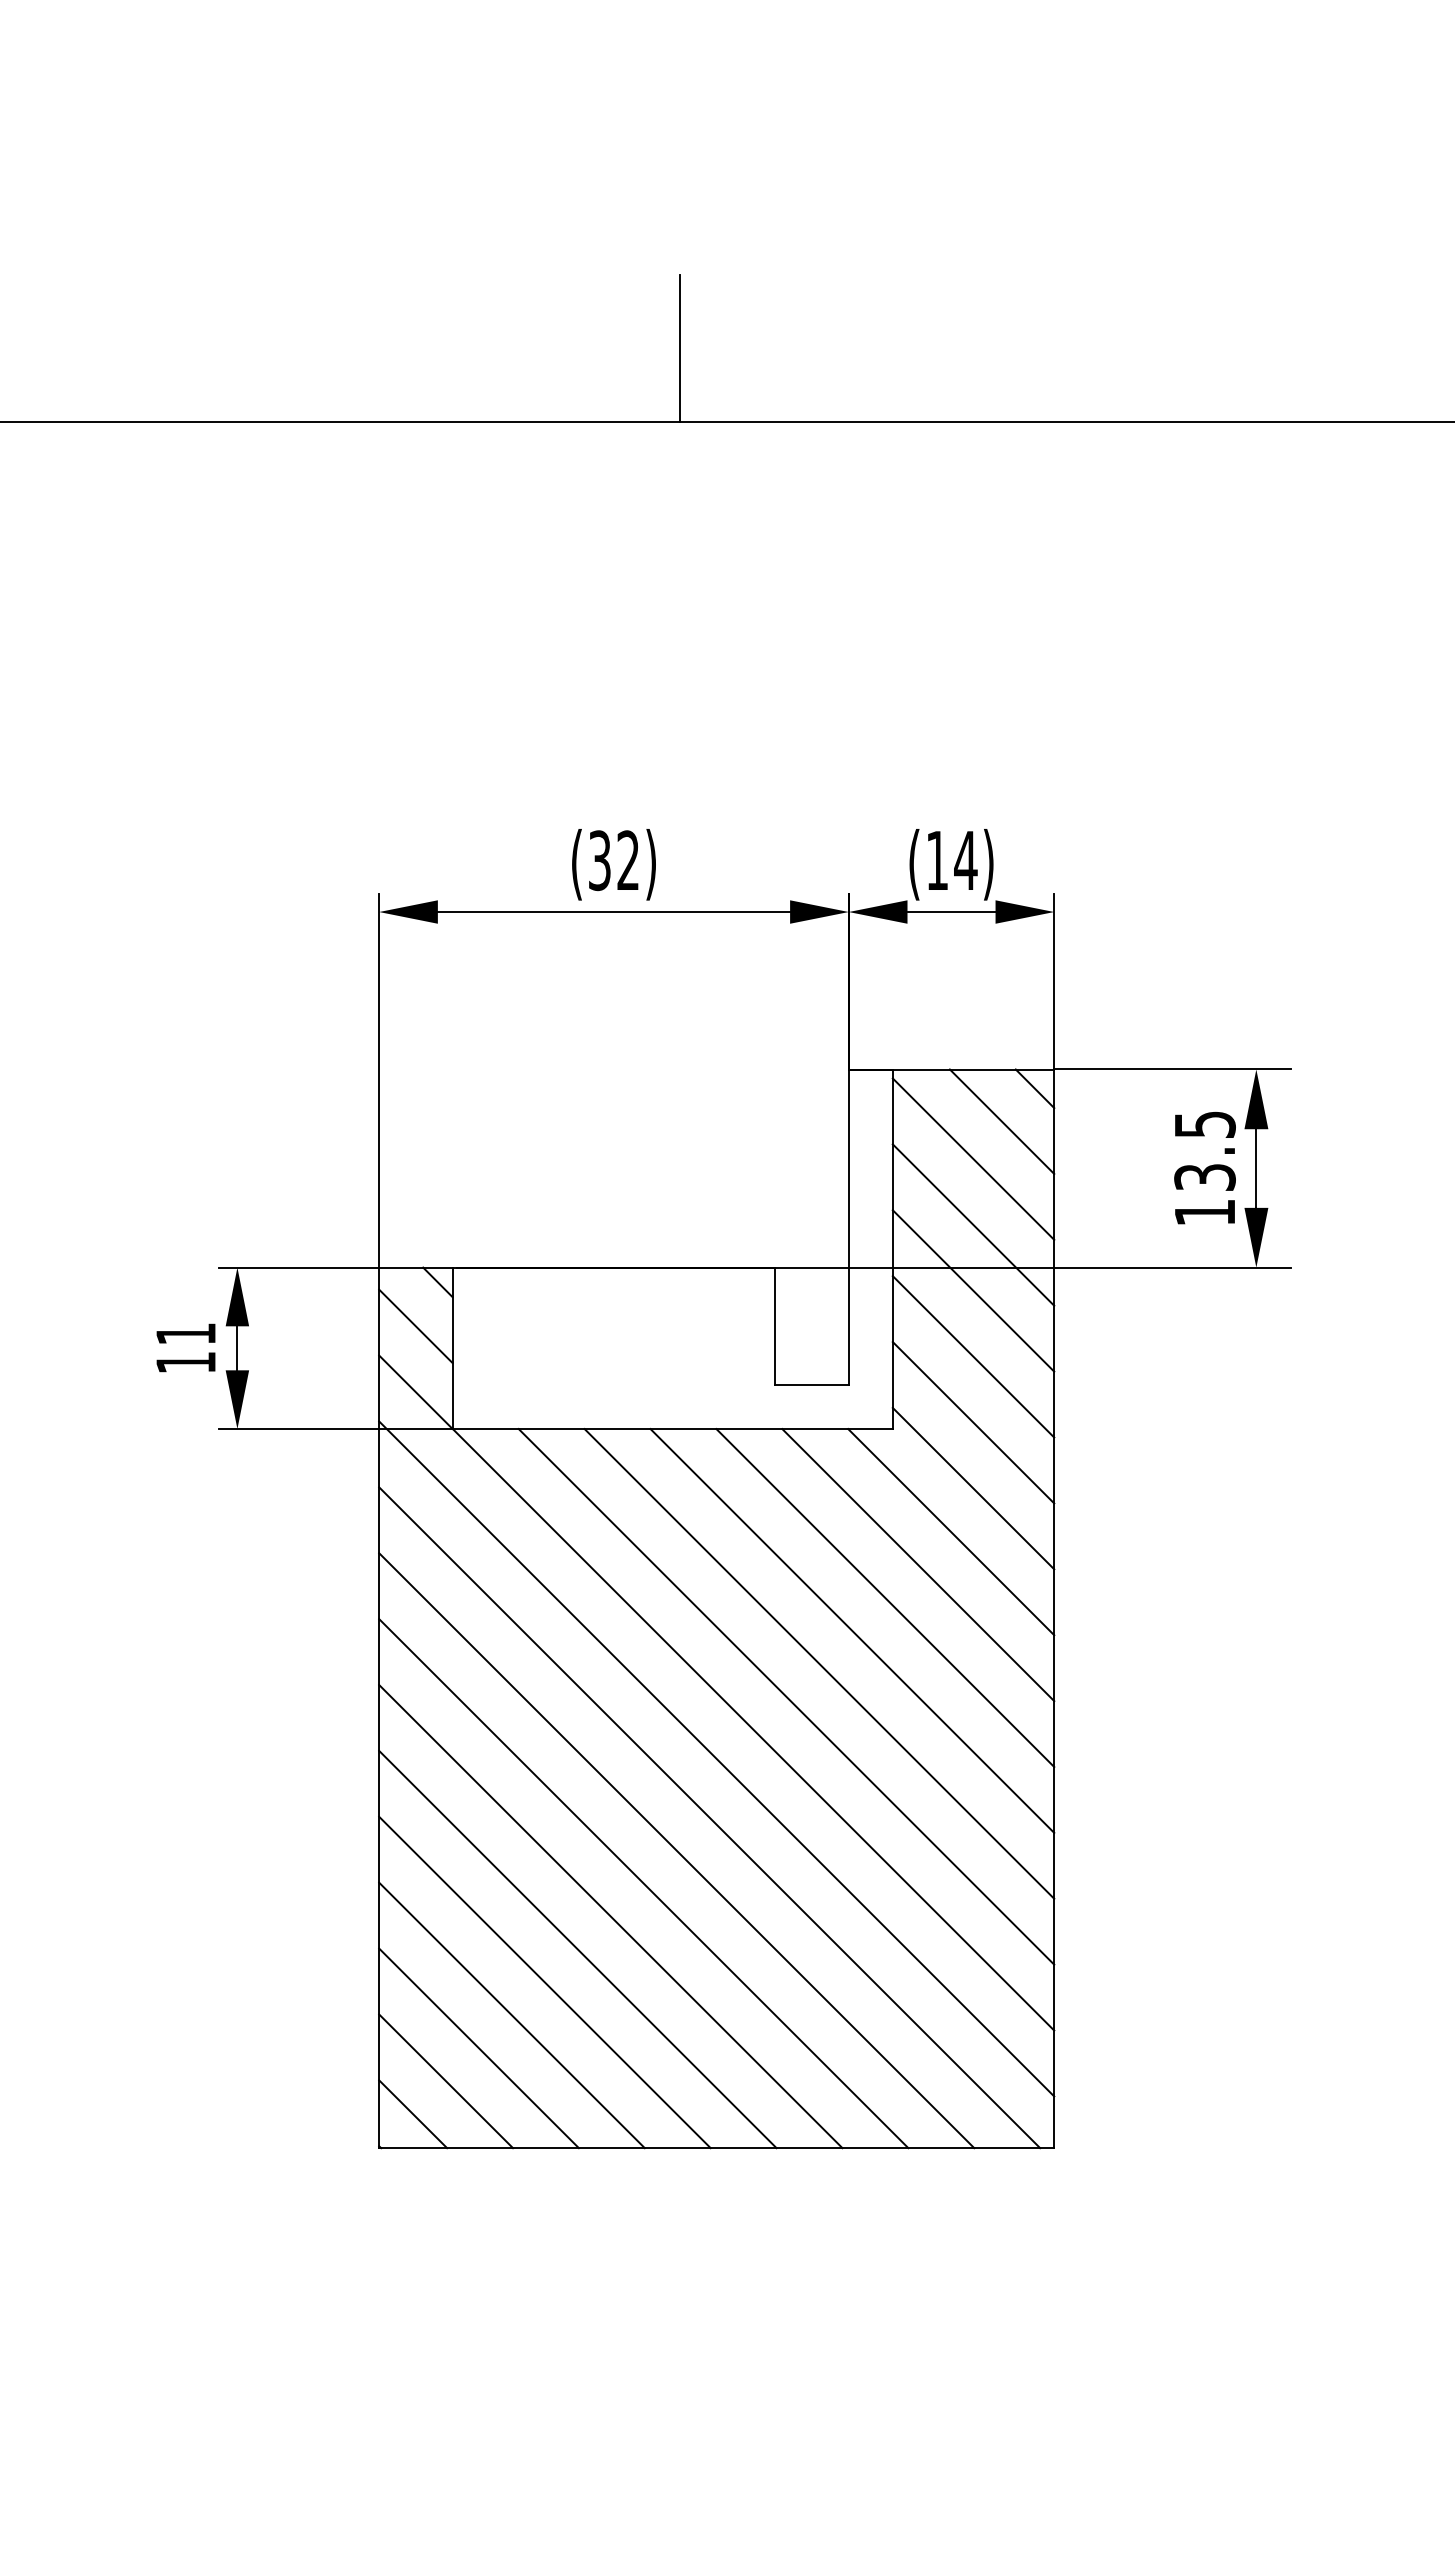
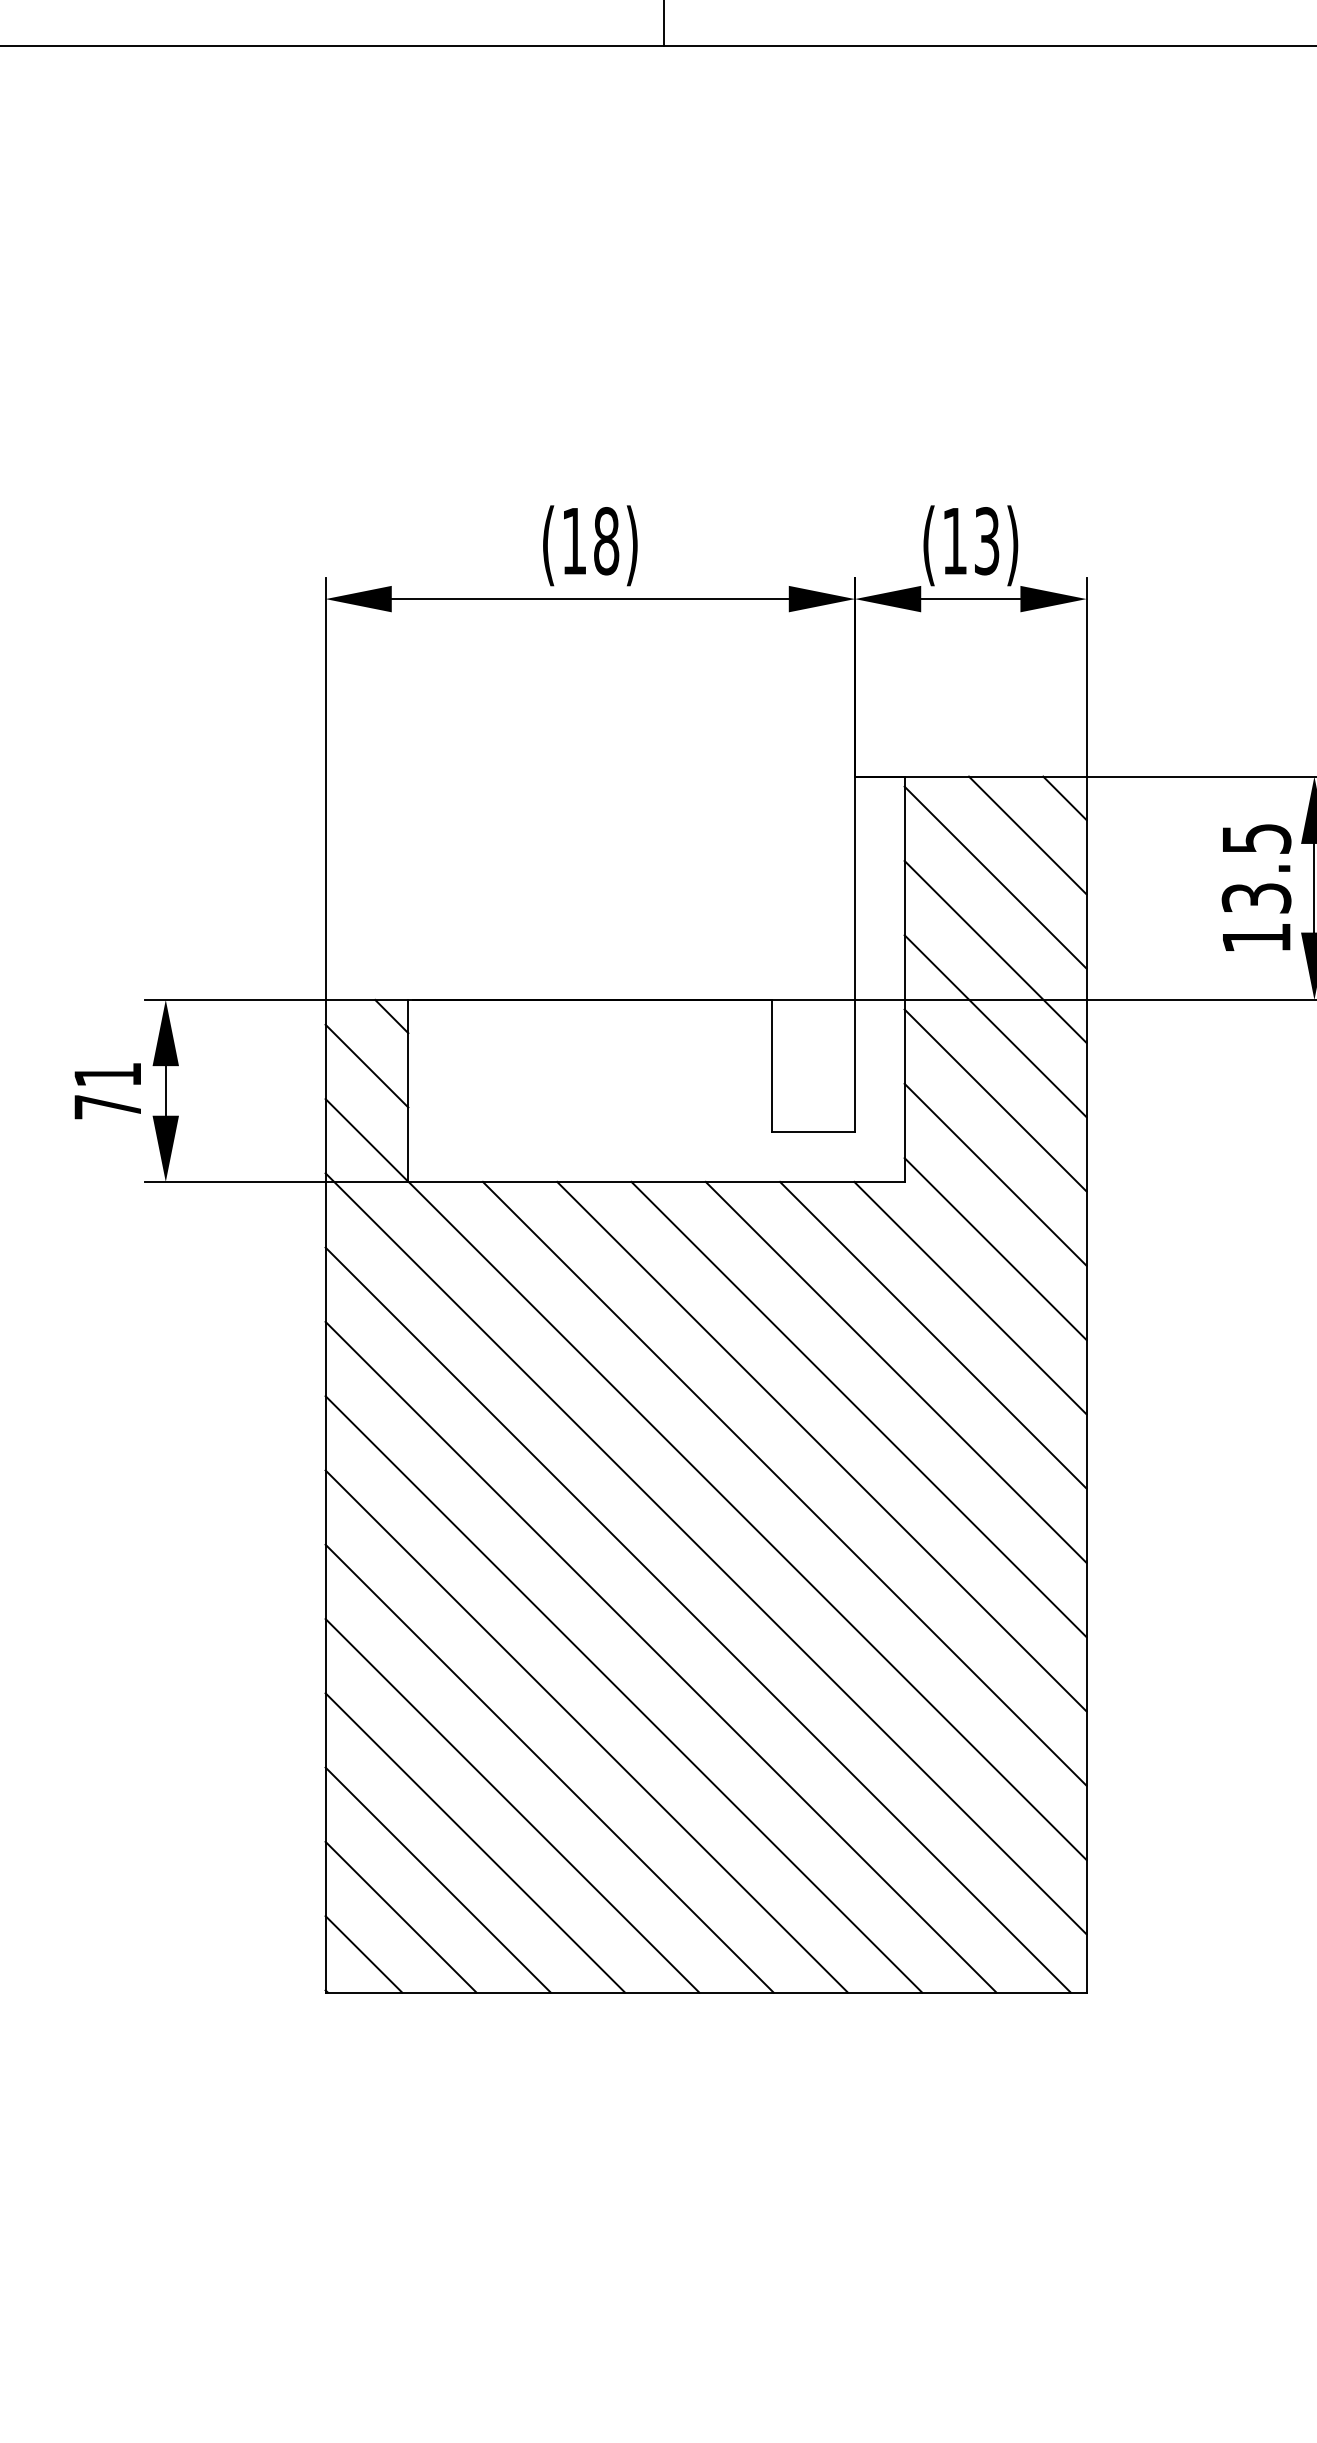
text: (614, 860) -> (590, 541), (32 -> (18
text: (965, 860) -> (986, 541), (14 -> (13
text: (185, 1362) -> (107, 1106), 11 -> 71

